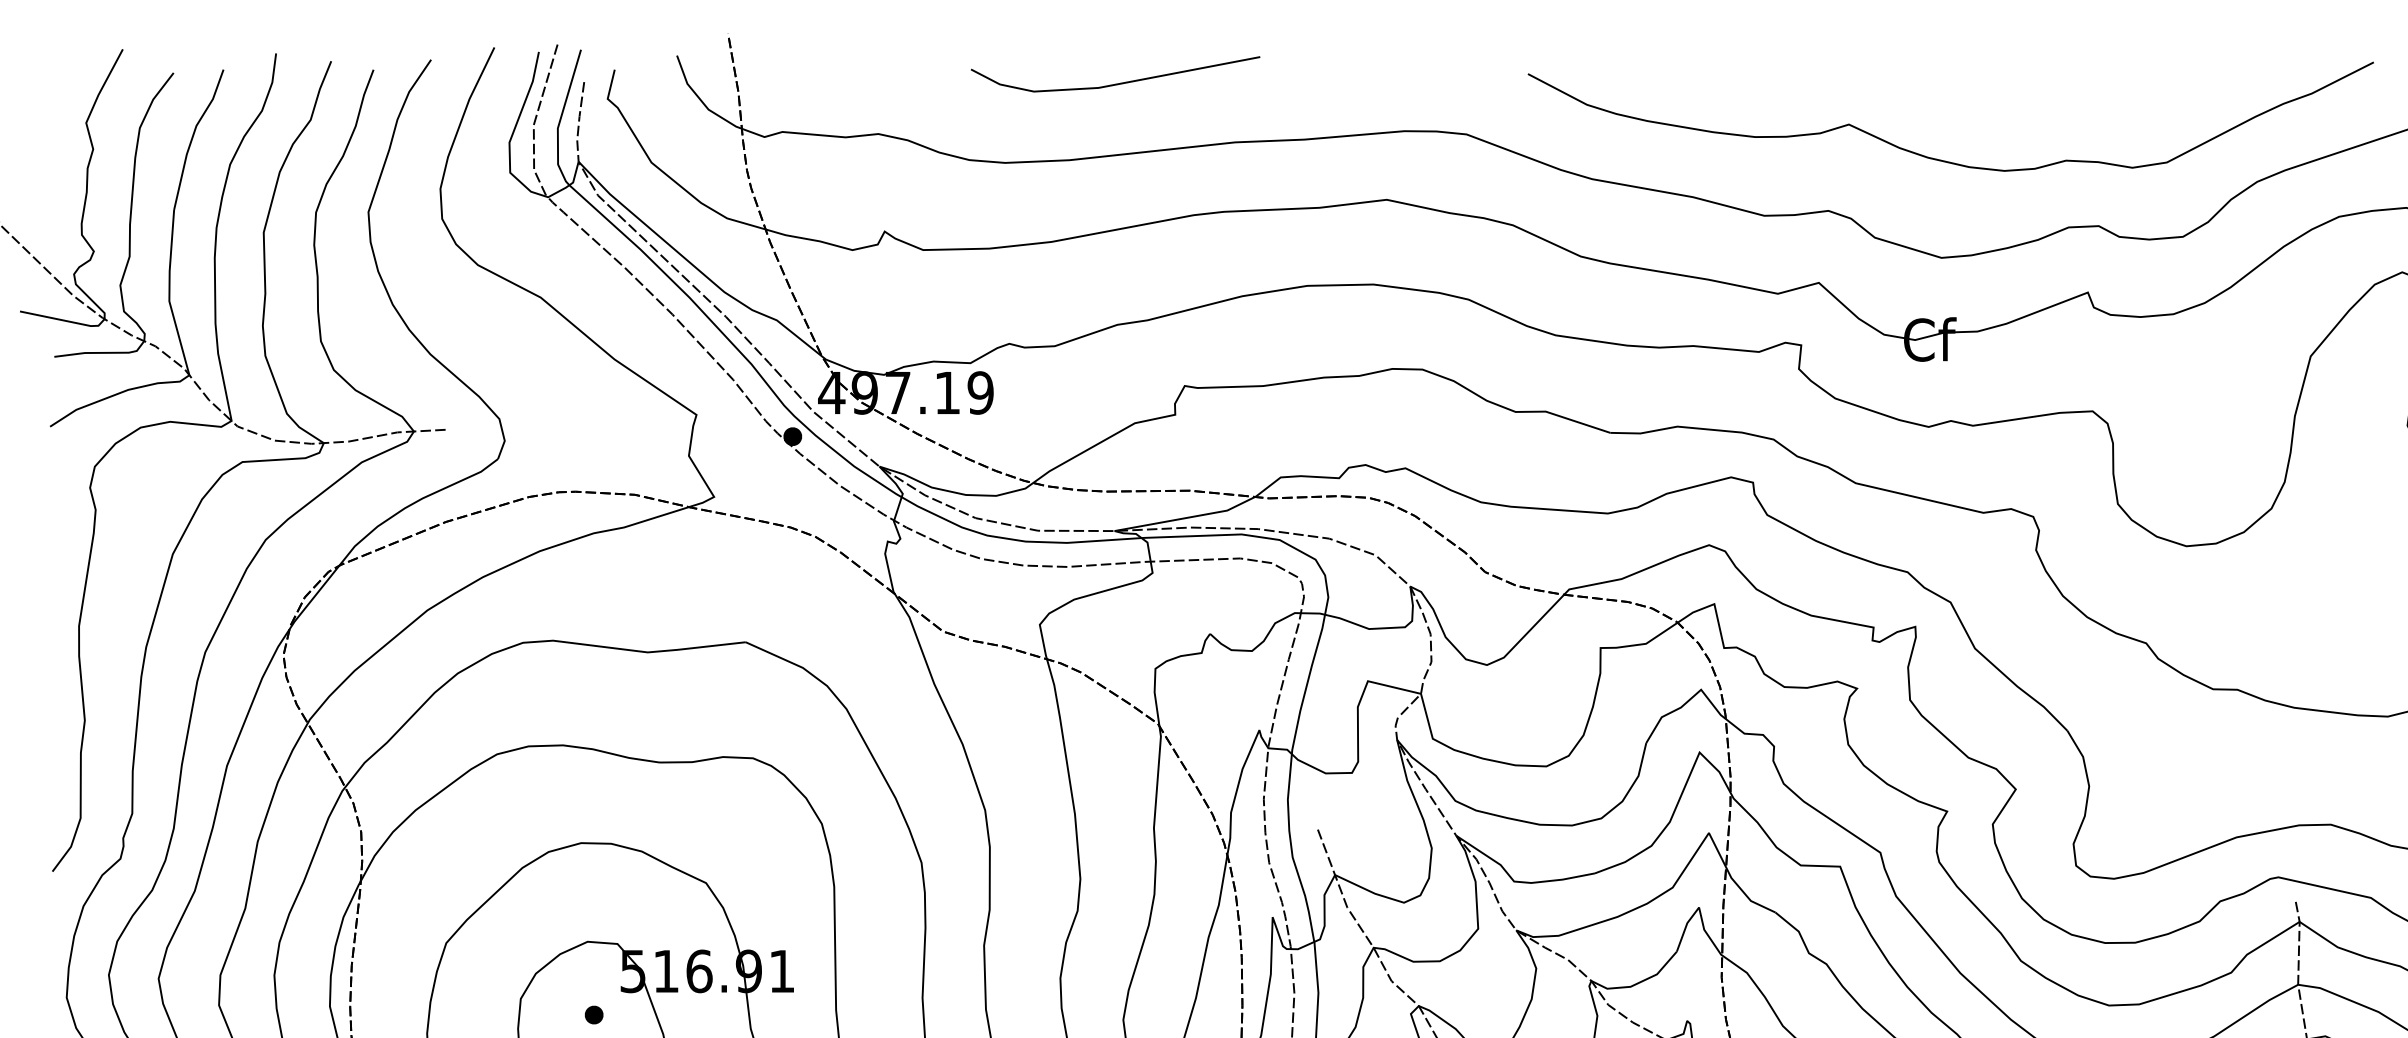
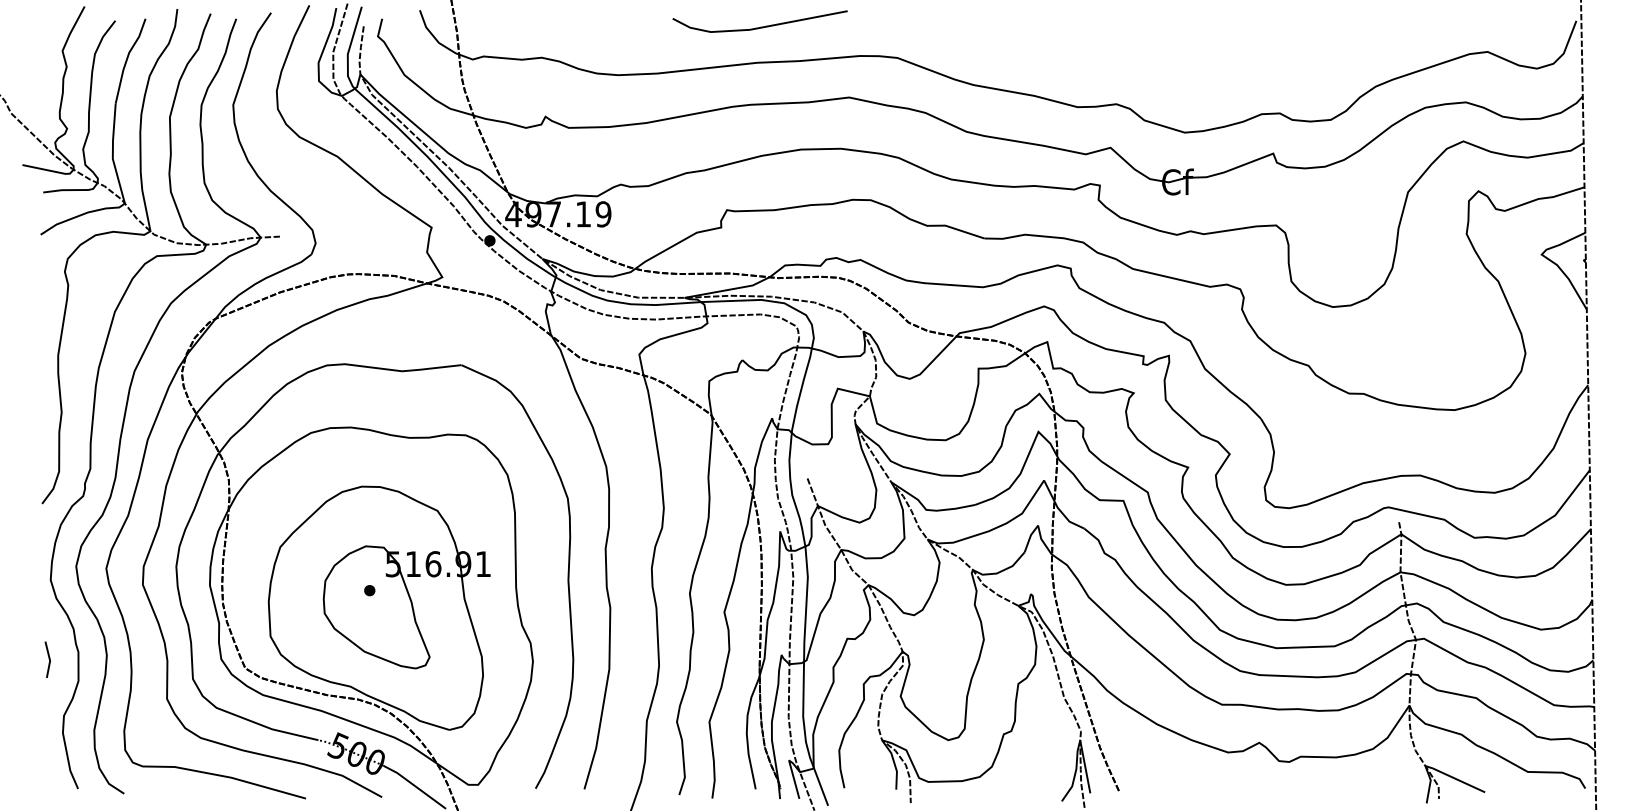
line: (1116, 82) -> (760, 26), moved
curve: (1941, 158) -> (1184, 72), removed

